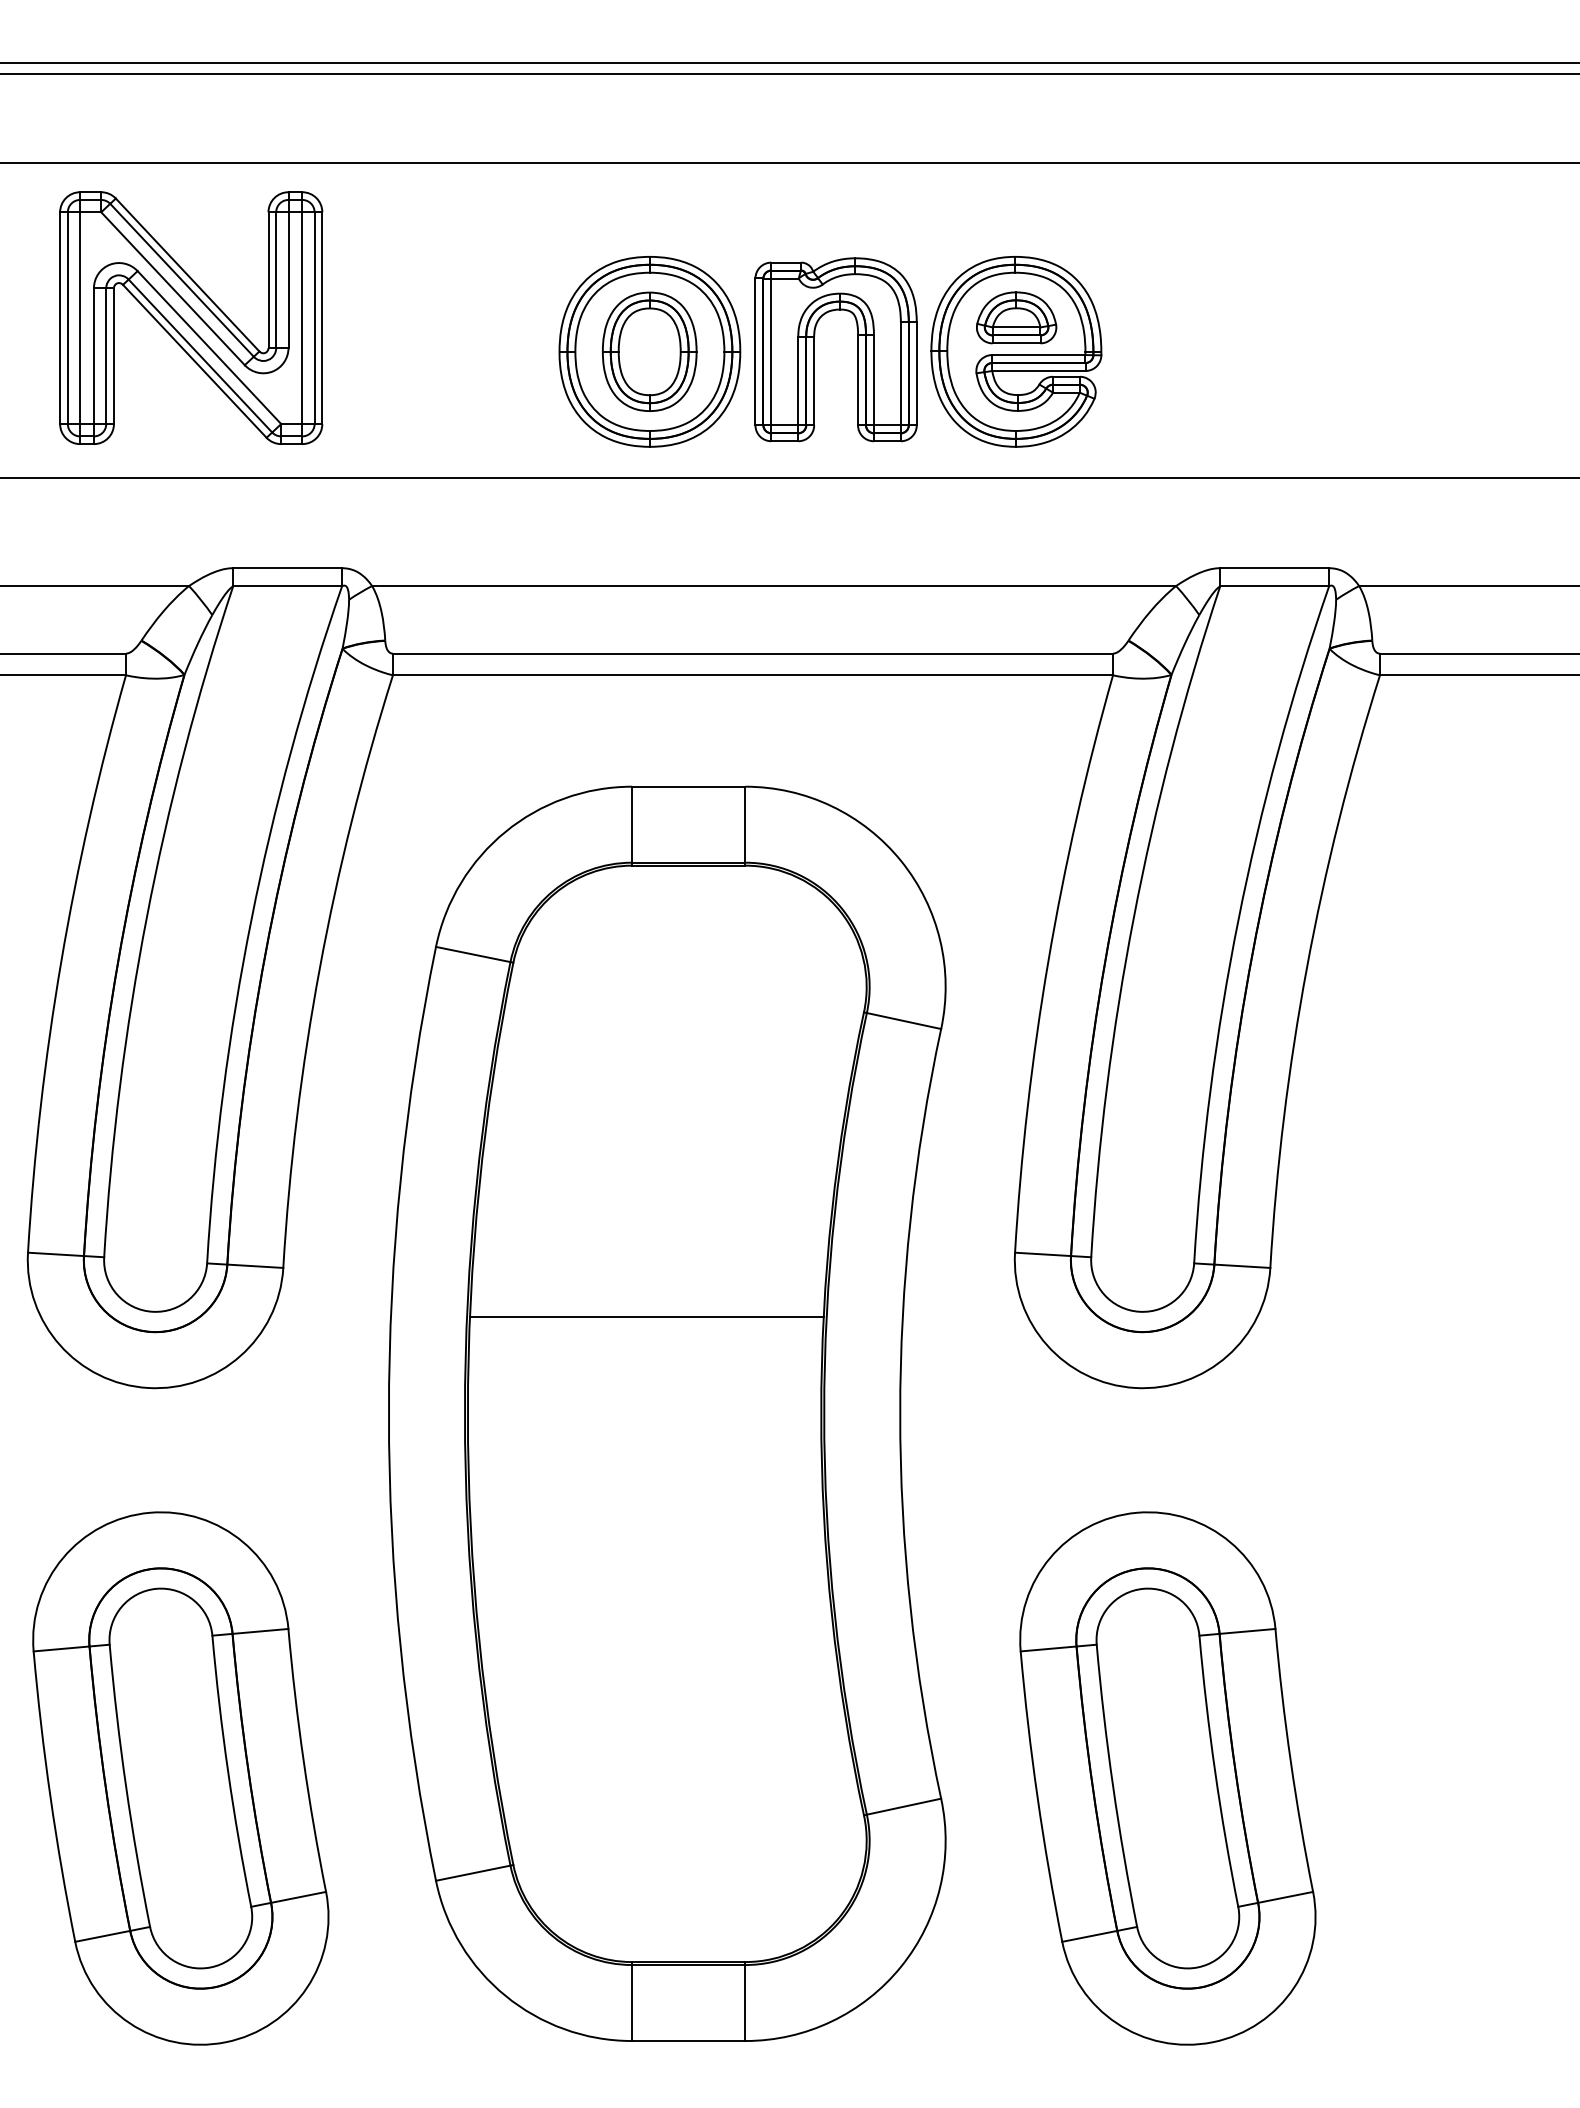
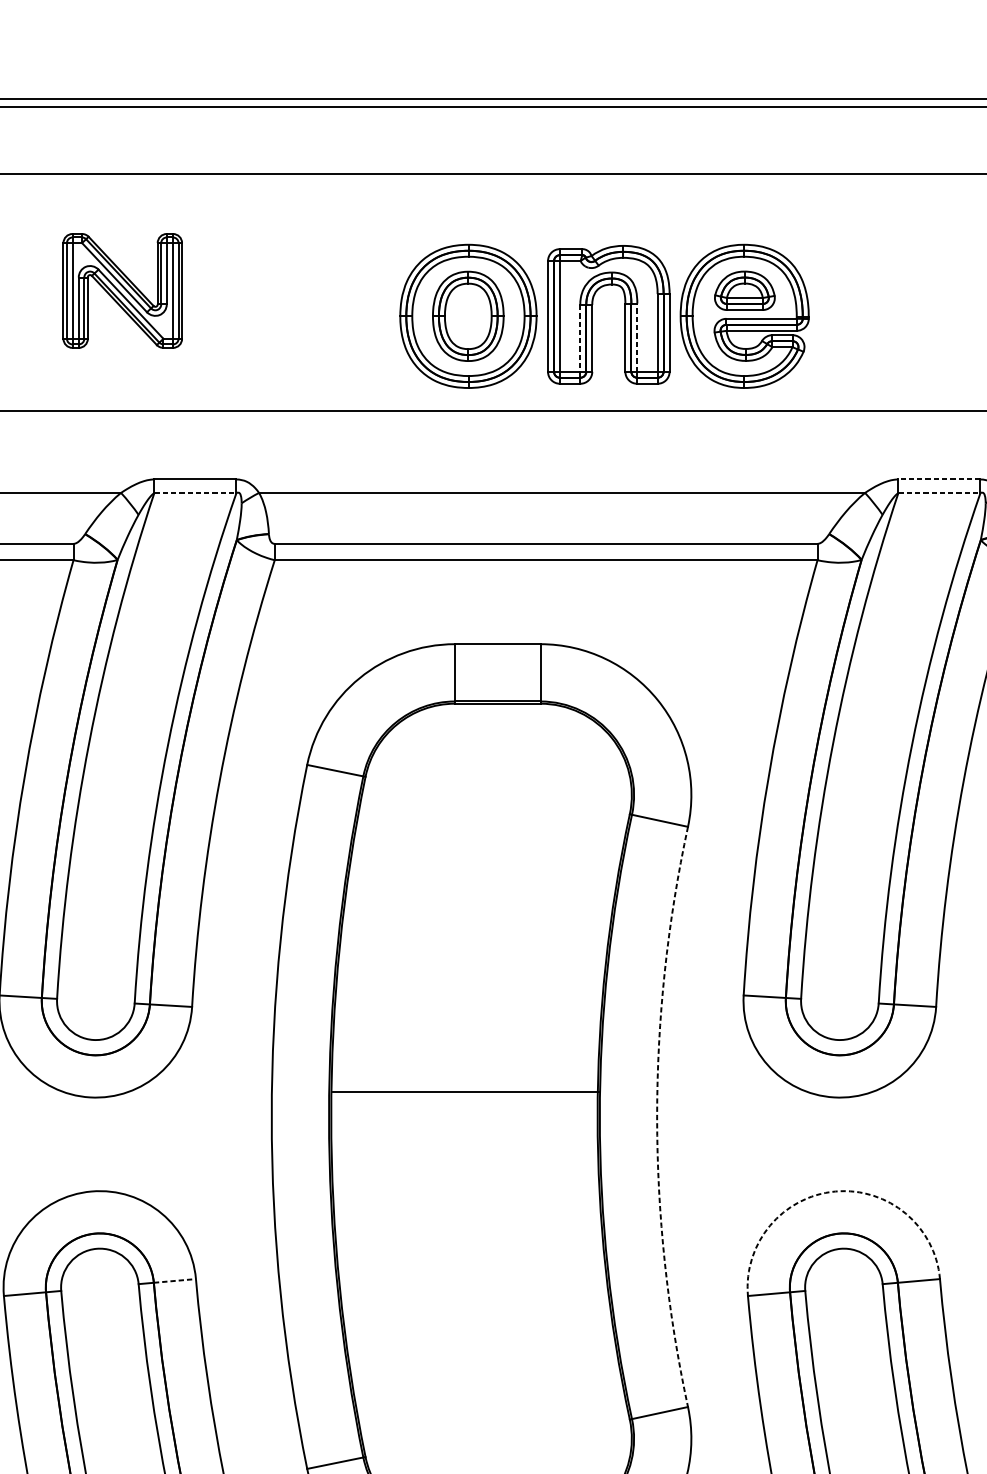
part: (191, 317) -> (122, 290), size x0.6
line: (873, 379) -> (637, 337), solid -> dashed
line: (798, 381) -> (580, 338), solid -> dashed
line: (1274, 568) -> (939, 479), solid -> dashed
line: (288, 586) -> (196, 493), solid -> dashed
line: (1275, 586) -> (940, 493), solid -> dashed
line: (646, 1317) -> (465, 1092), moved
arc: (900, 1413) -> (657, 1116), solid -> dashed
arc: (1136, 1512) -> (835, 1191), solid -> dashed
line: (261, 1631) -> (175, 1280), solid -> dashed

